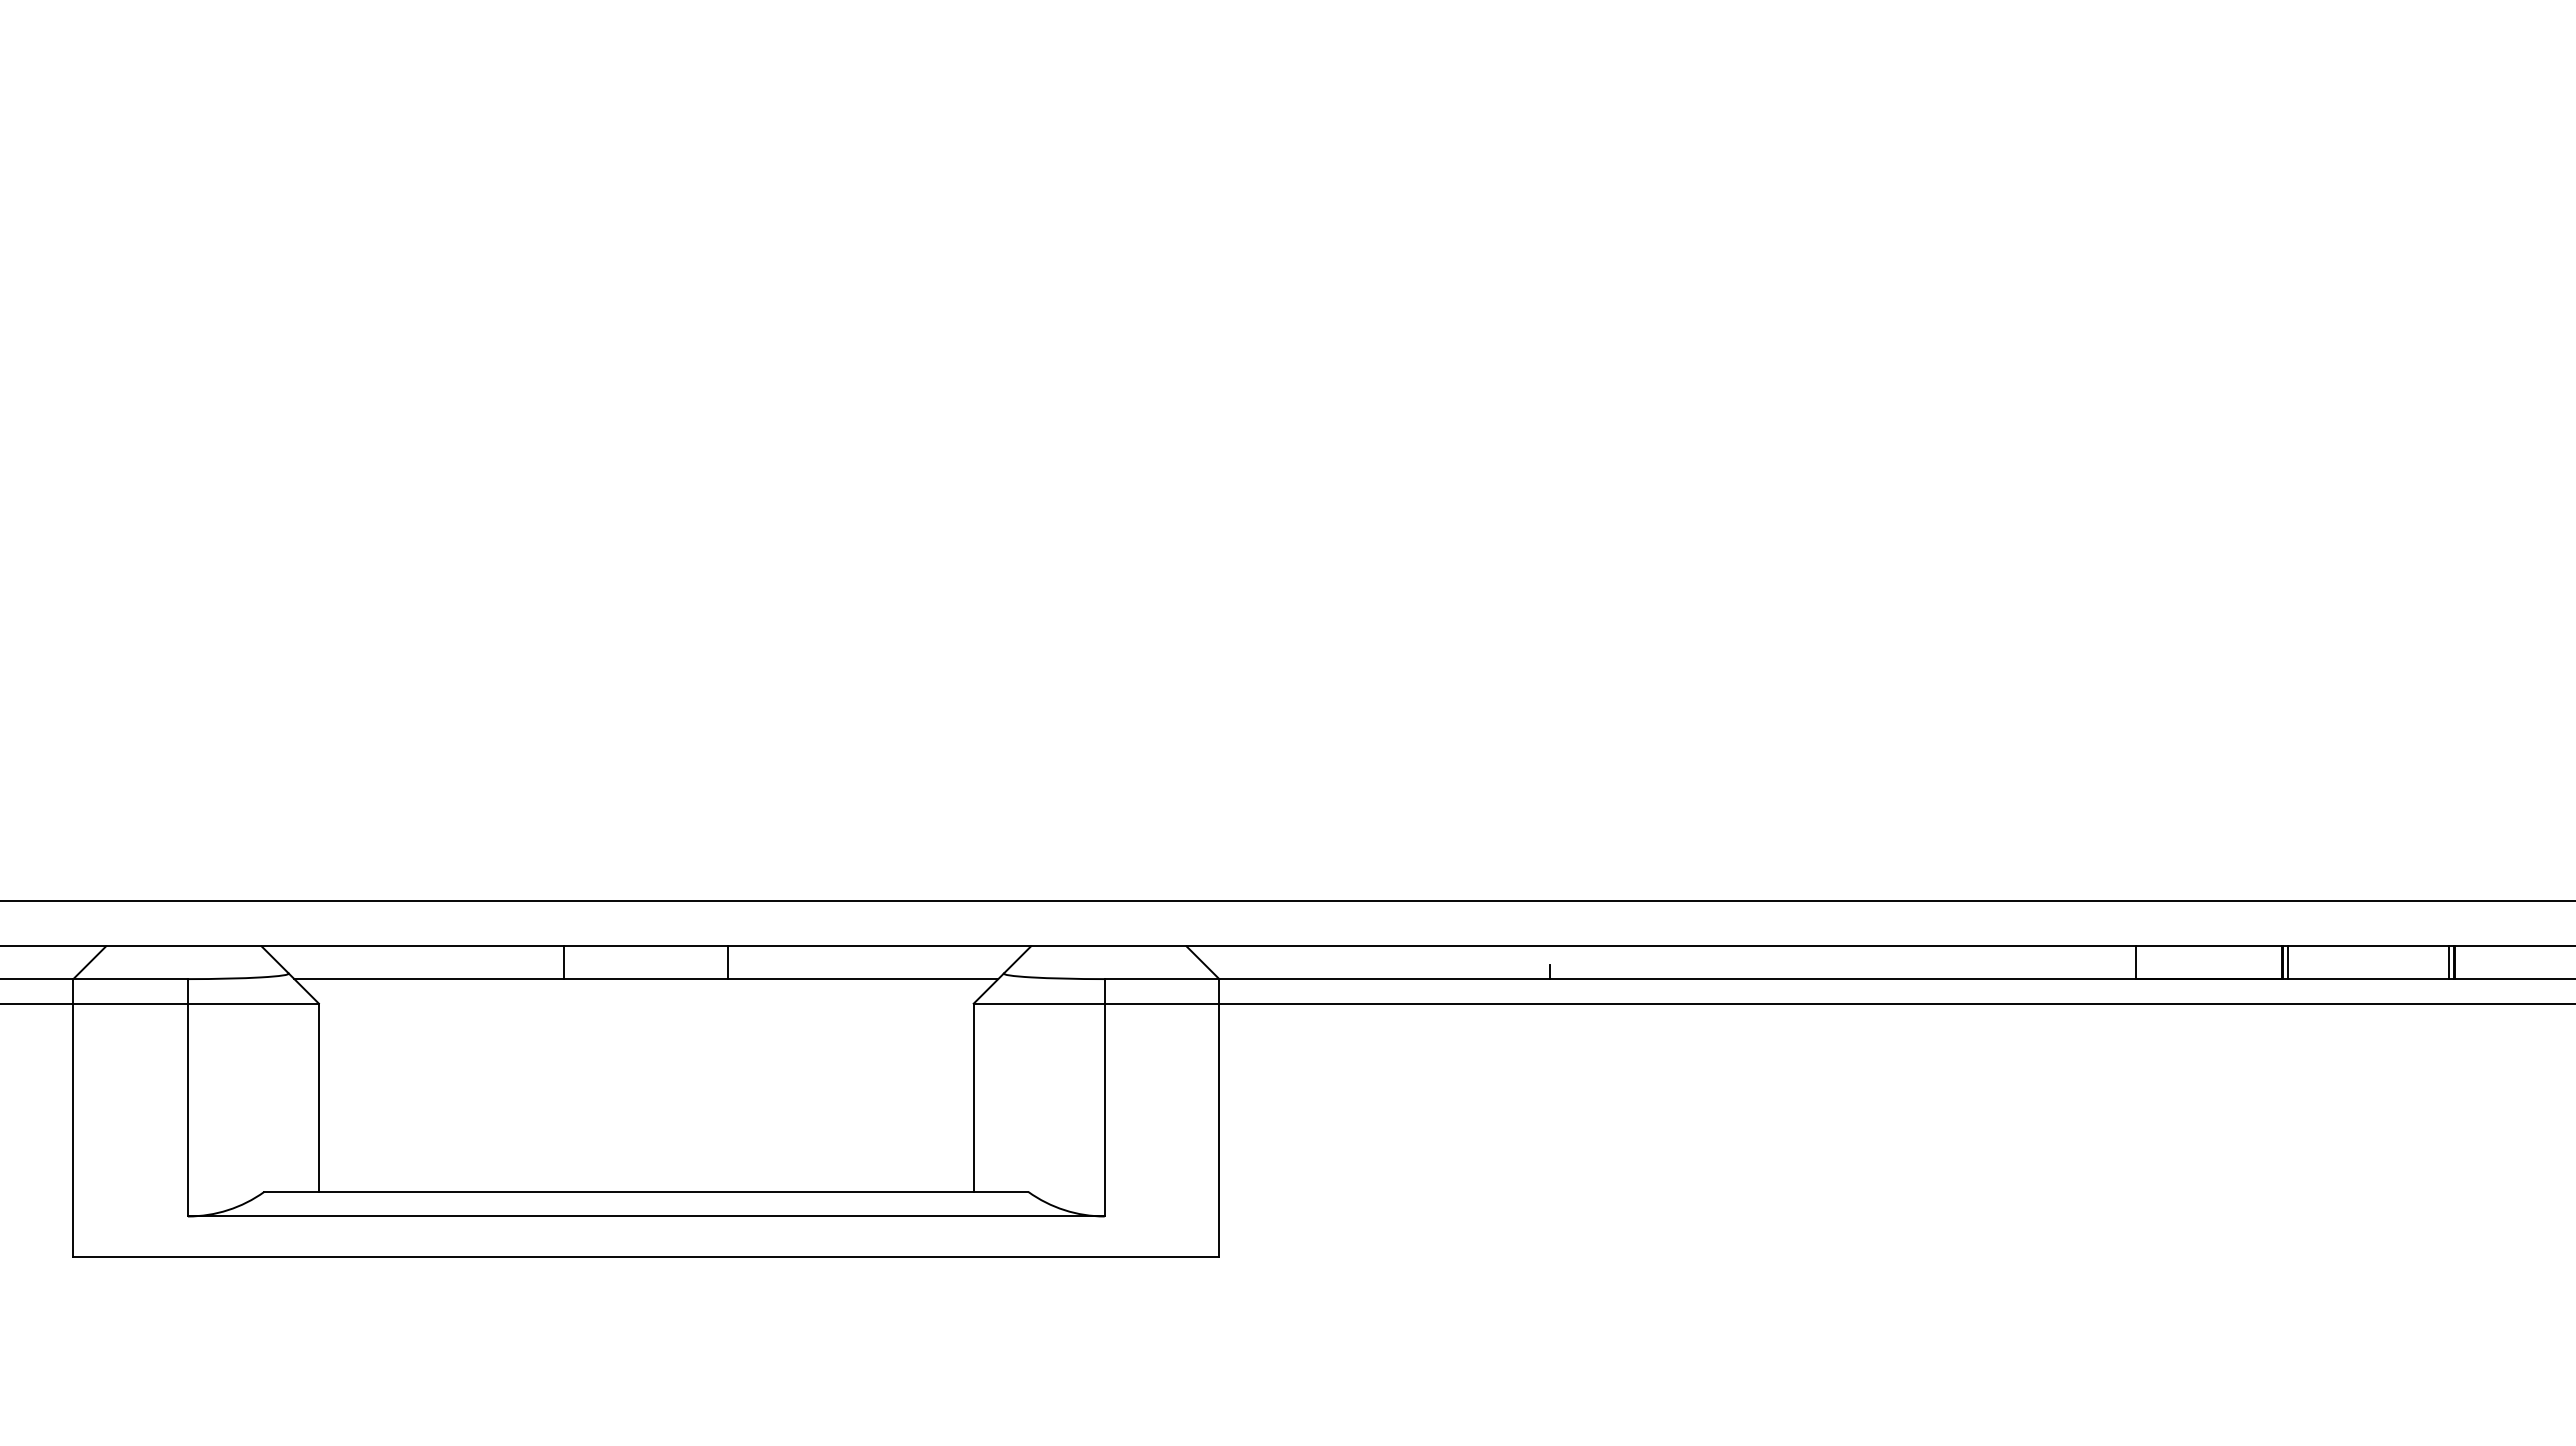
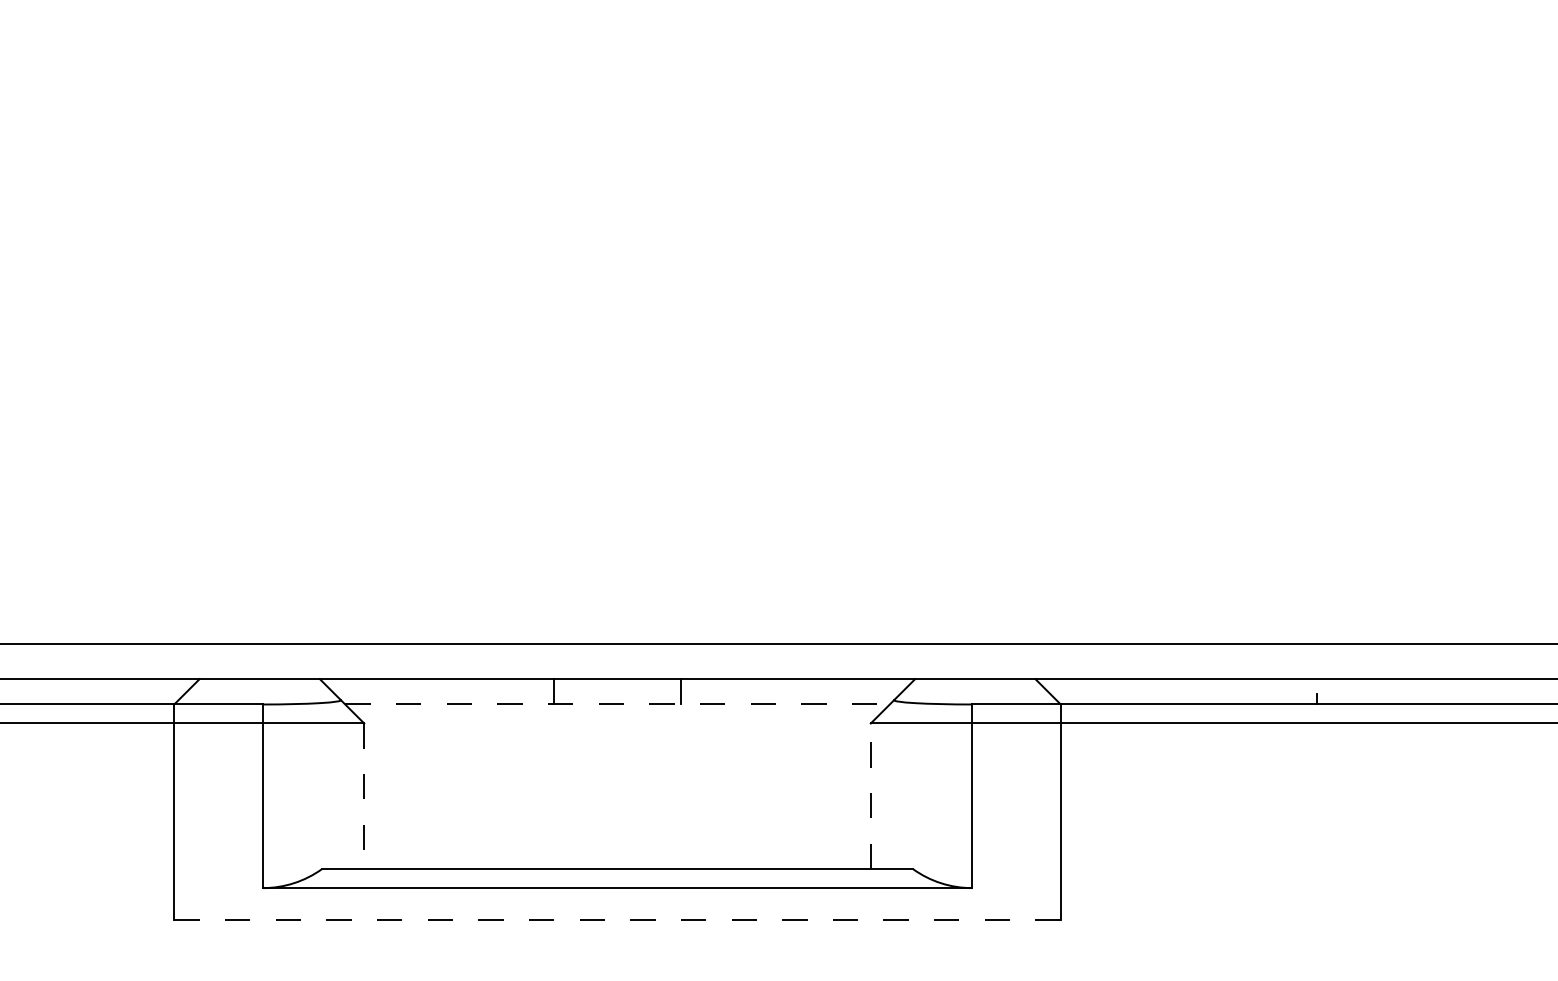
line: (646, 979) -> (617, 704), solid -> dashed
line: (973, 1097) -> (870, 796), solid -> dashed
line: (318, 1098) -> (363, 796), solid -> dashed
line: (646, 1257) -> (617, 919), solid -> dashed

